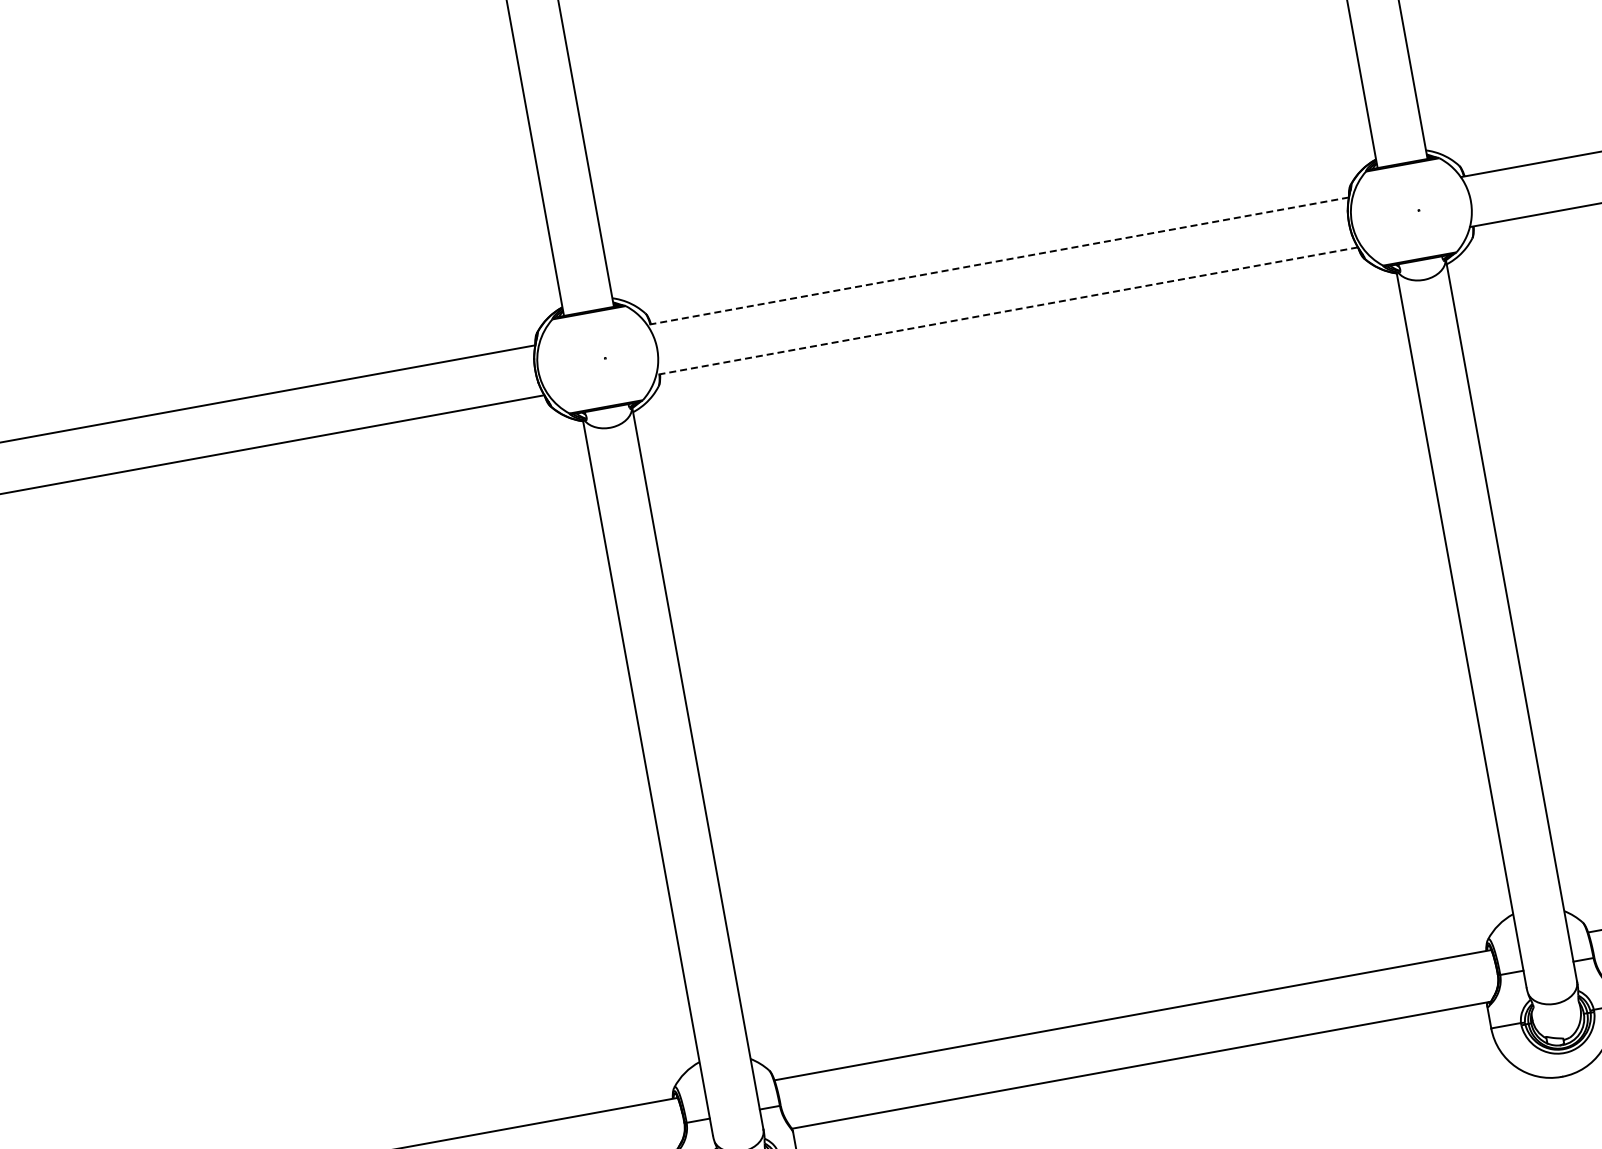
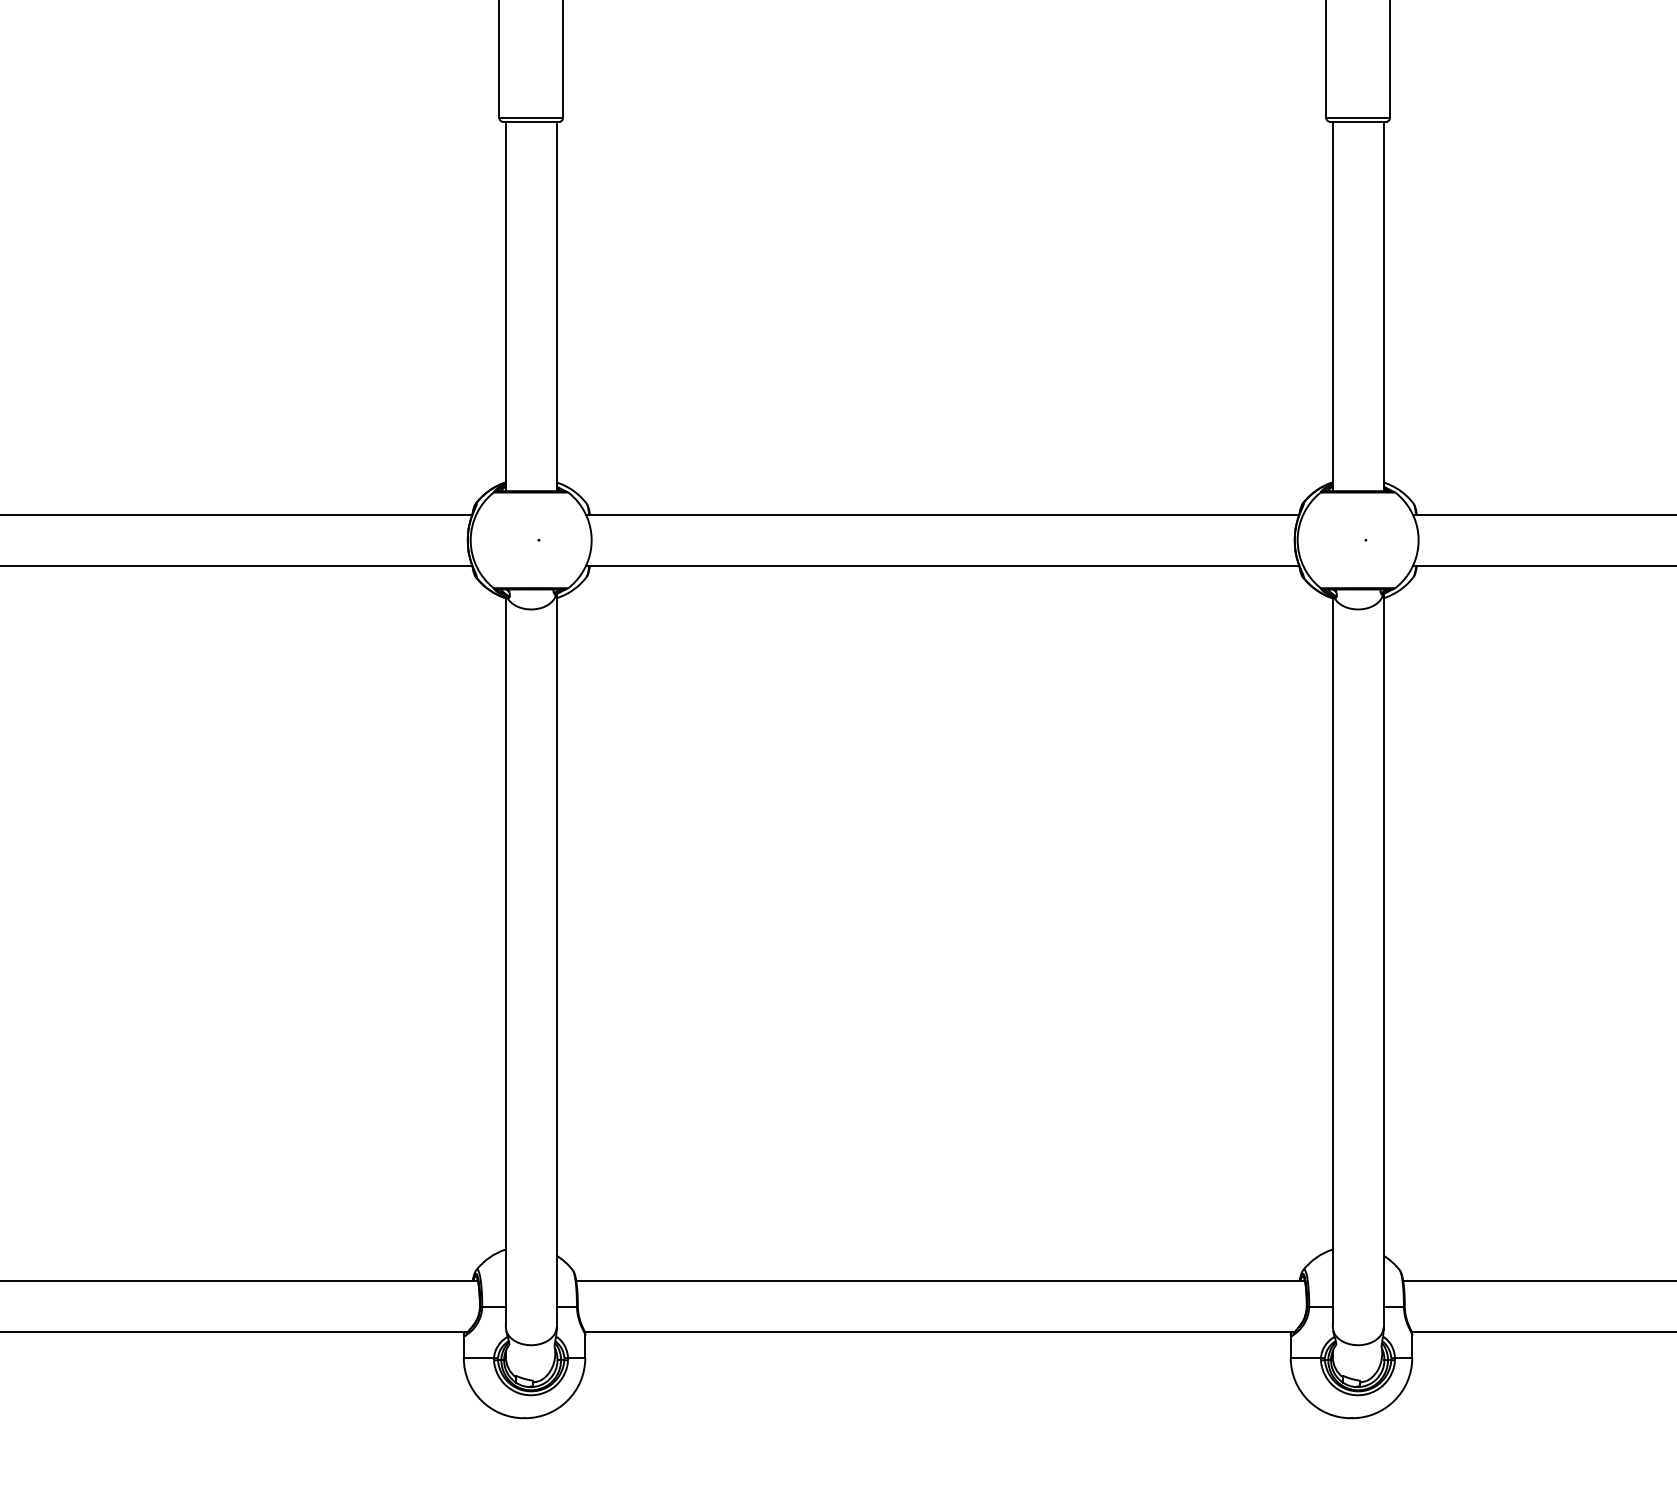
line: (997, 260) -> (942, 514), dashed -> solid
line: (1006, 310) -> (942, 565), dashed -> solid

